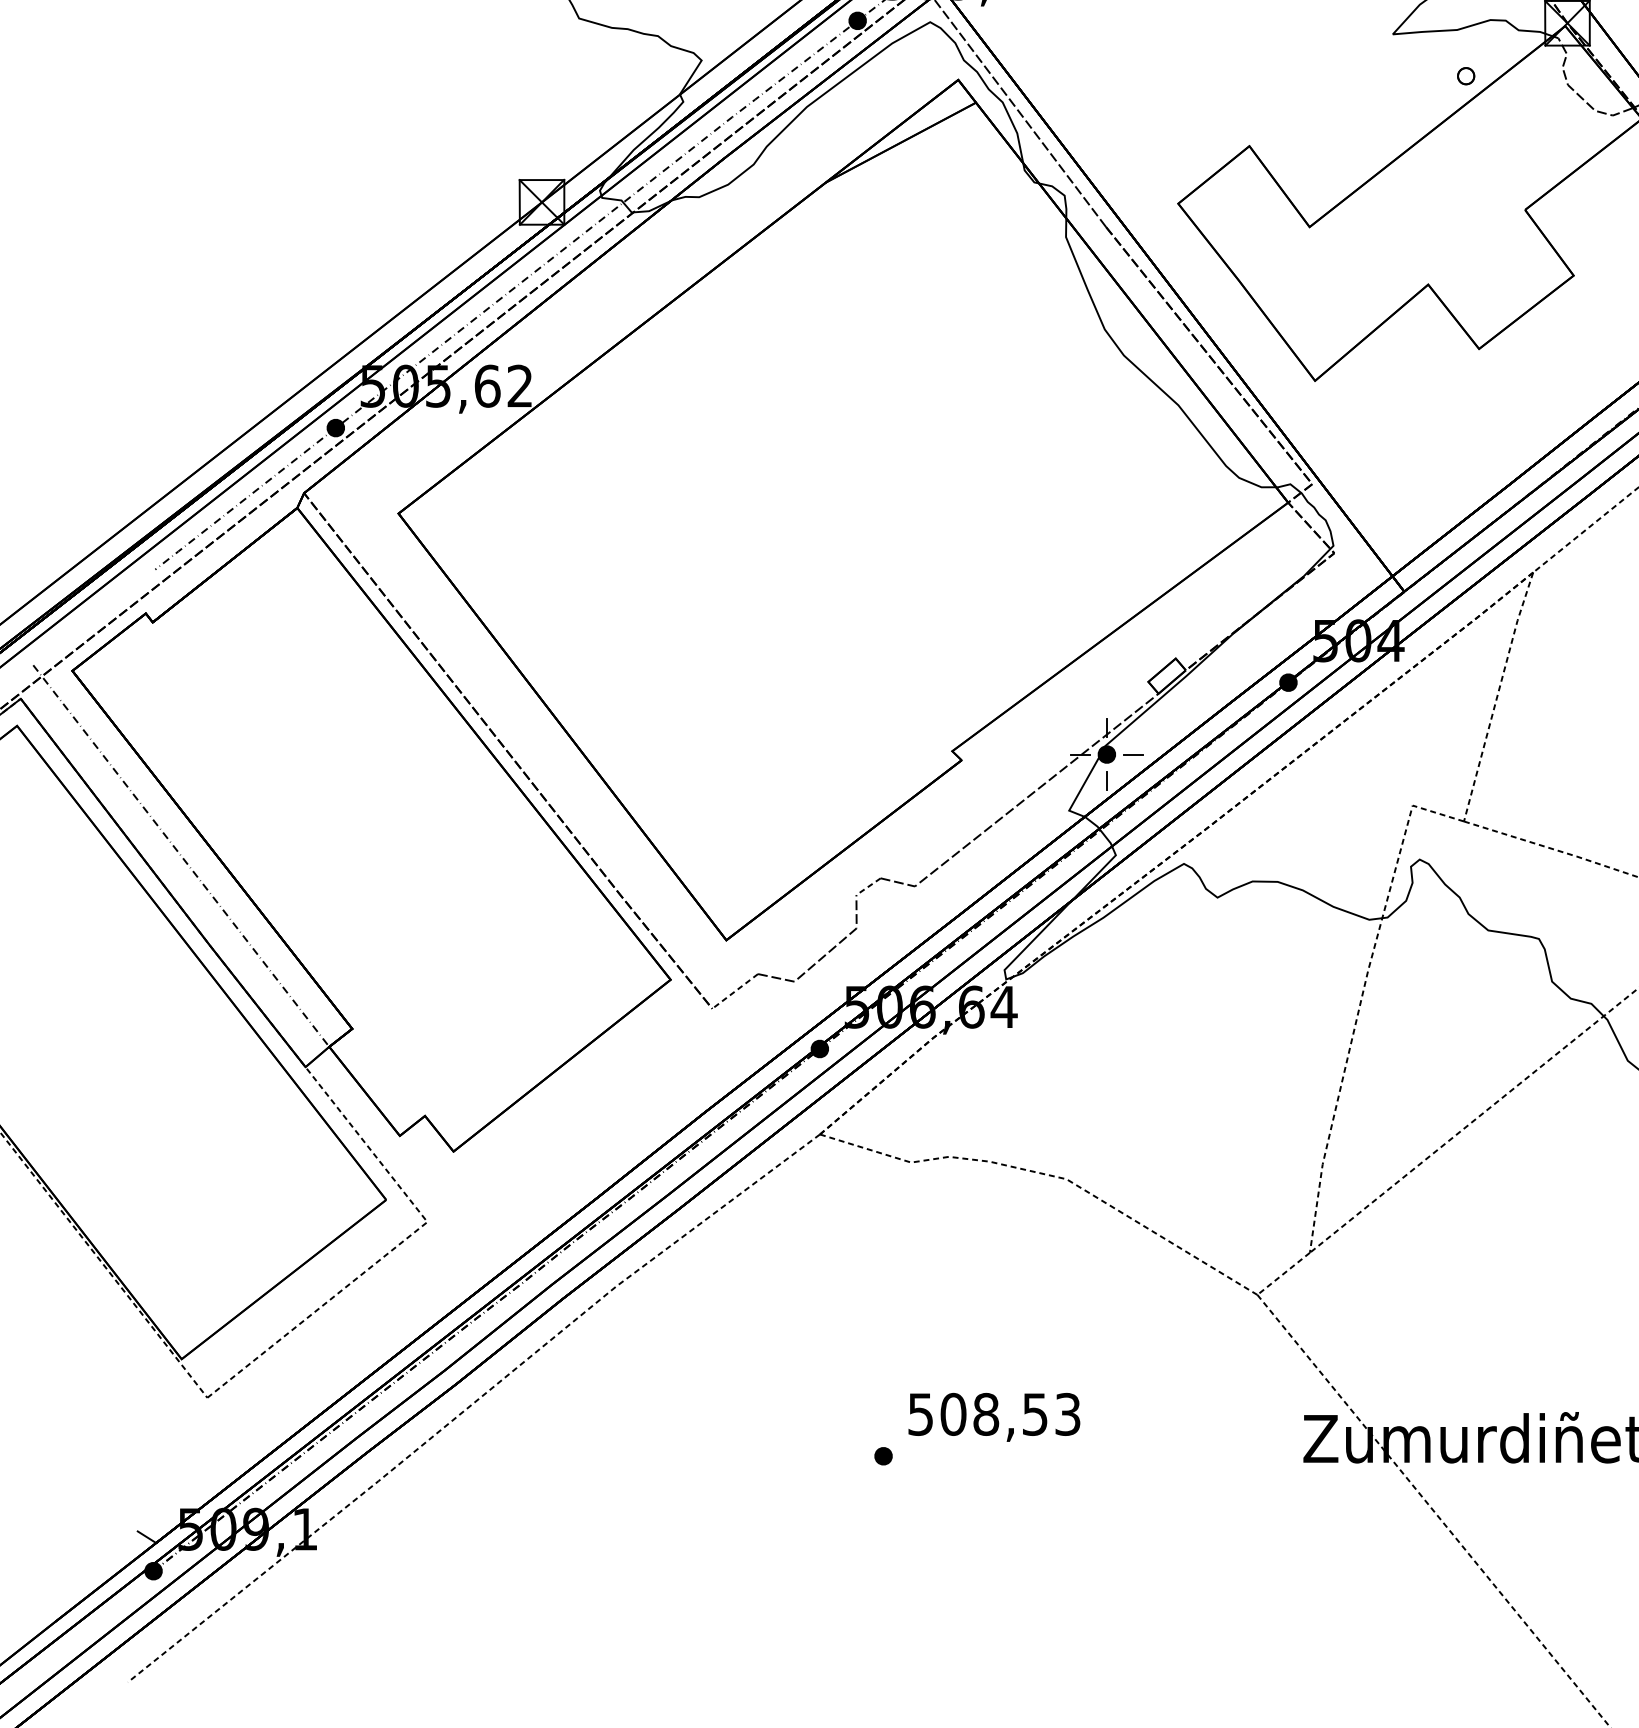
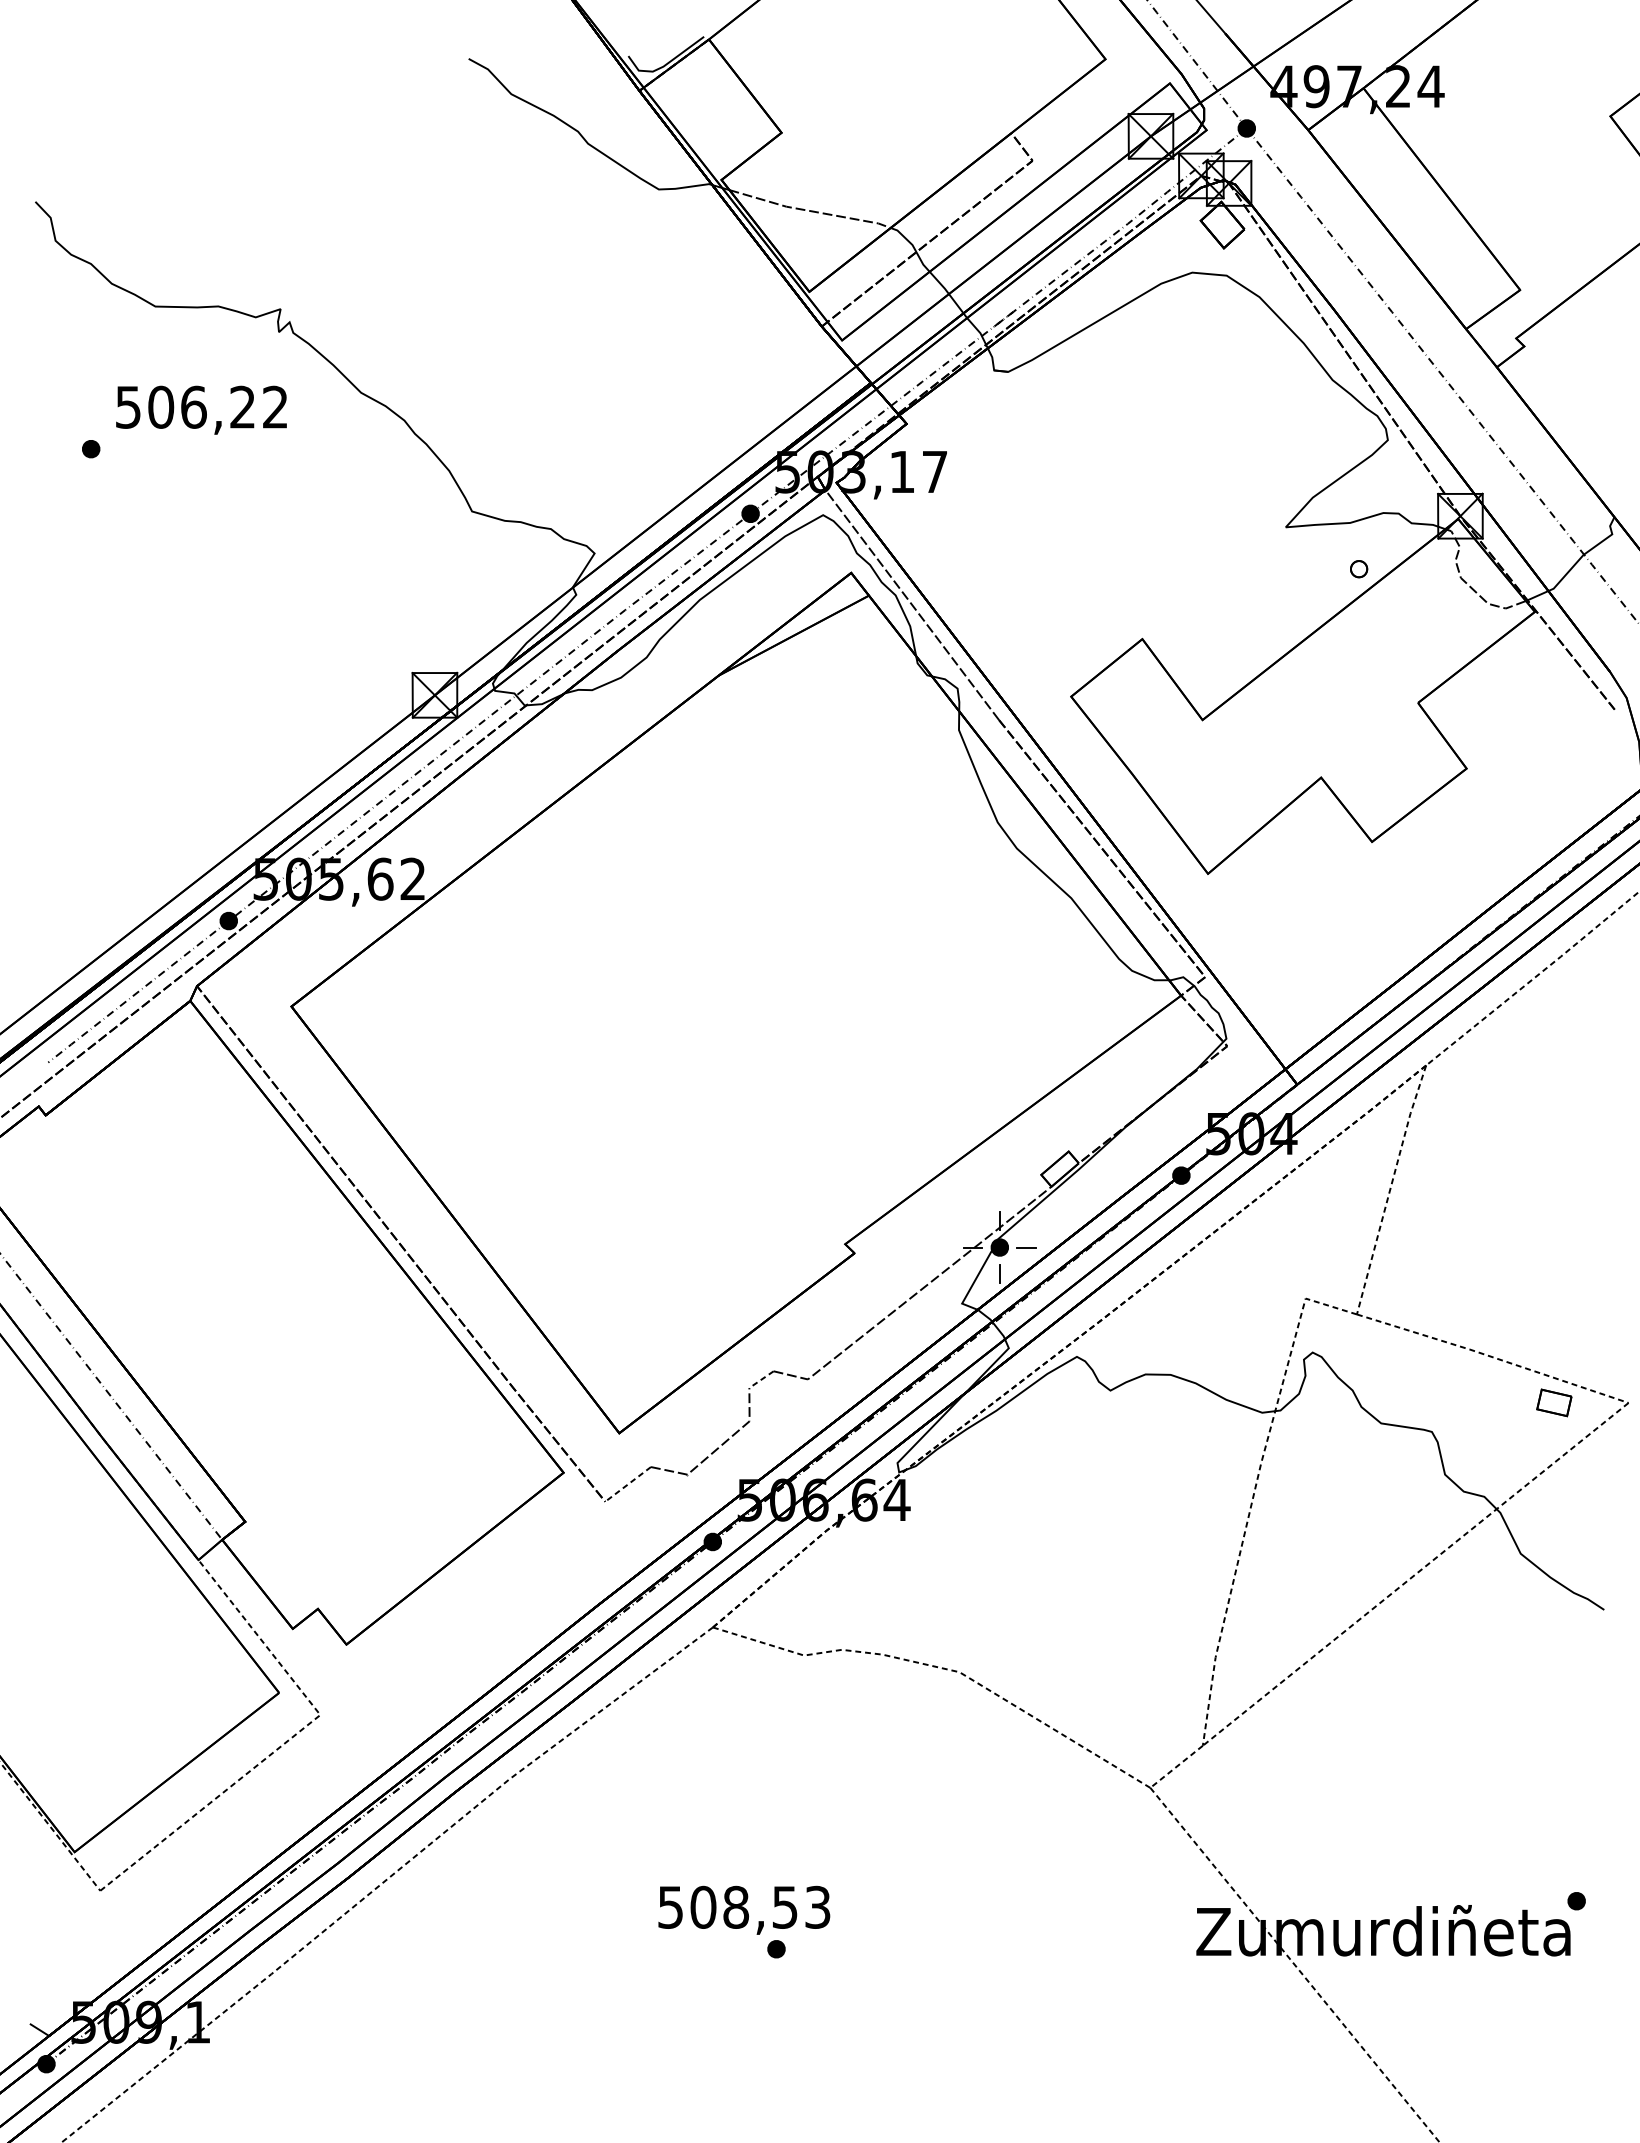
text: (994, 1416) -> (744, 1909), moved

